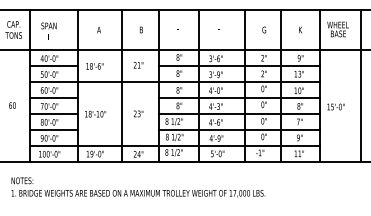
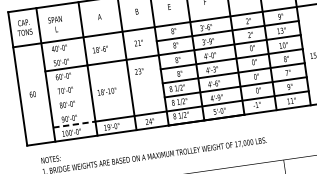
line: (53, 65) -> (63, 53), removed
line: (53, 97) -> (67, 82), removed
line: (53, 113) -> (69, 96), removed
text: (138, 113) -> (139, 71), moved
line: (53, 129) -> (71, 110), removed
line: (53, 145) -> (73, 124), solid -> dashed

